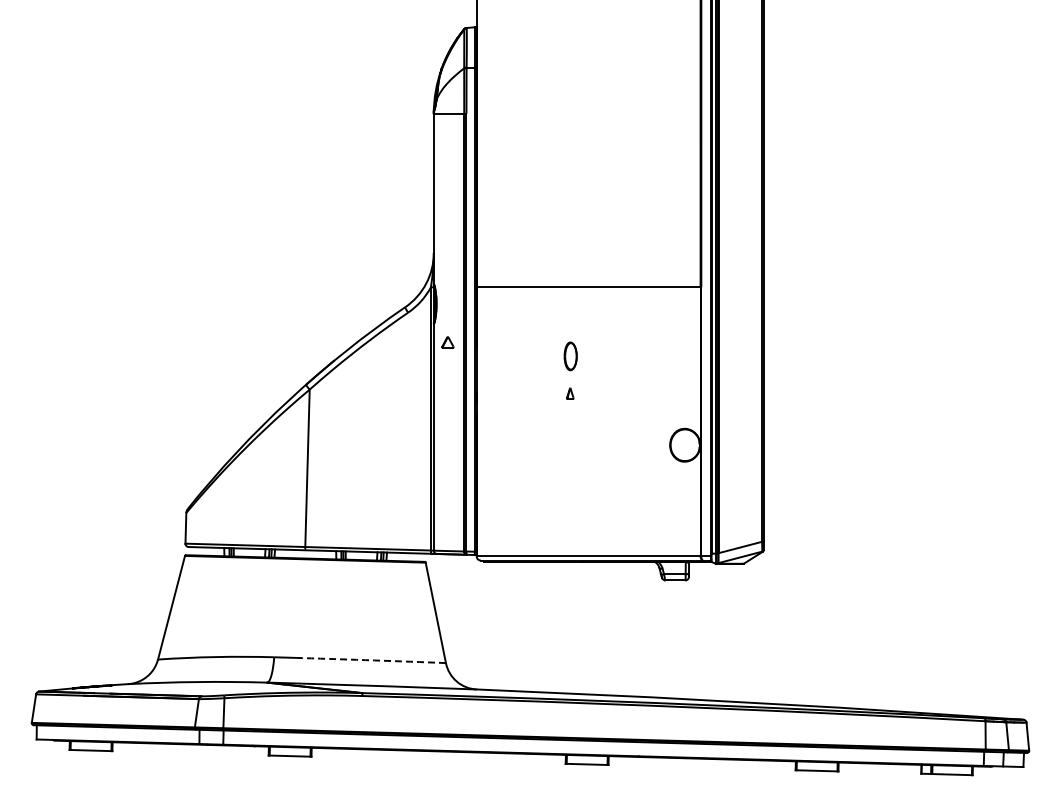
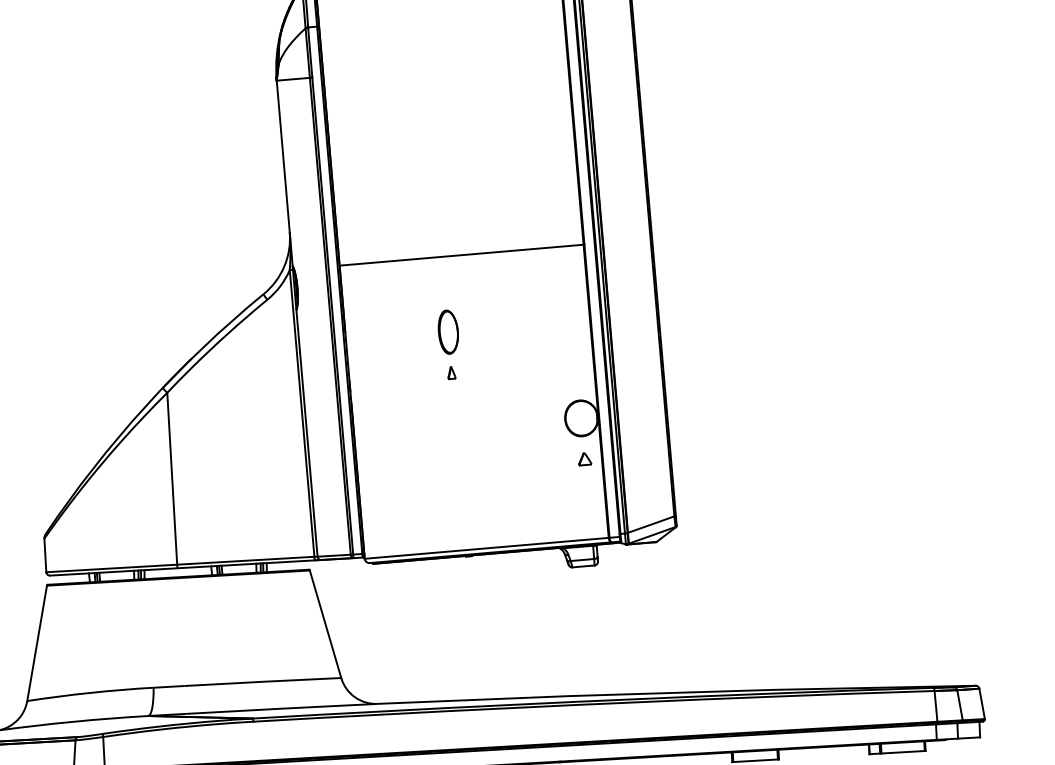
part: (447, 342) -> (584, 458), moved
part: (570, 356) -> (448, 332), size x1.43
arc: (374, 660) -> (263, 681), dashed -> solid

